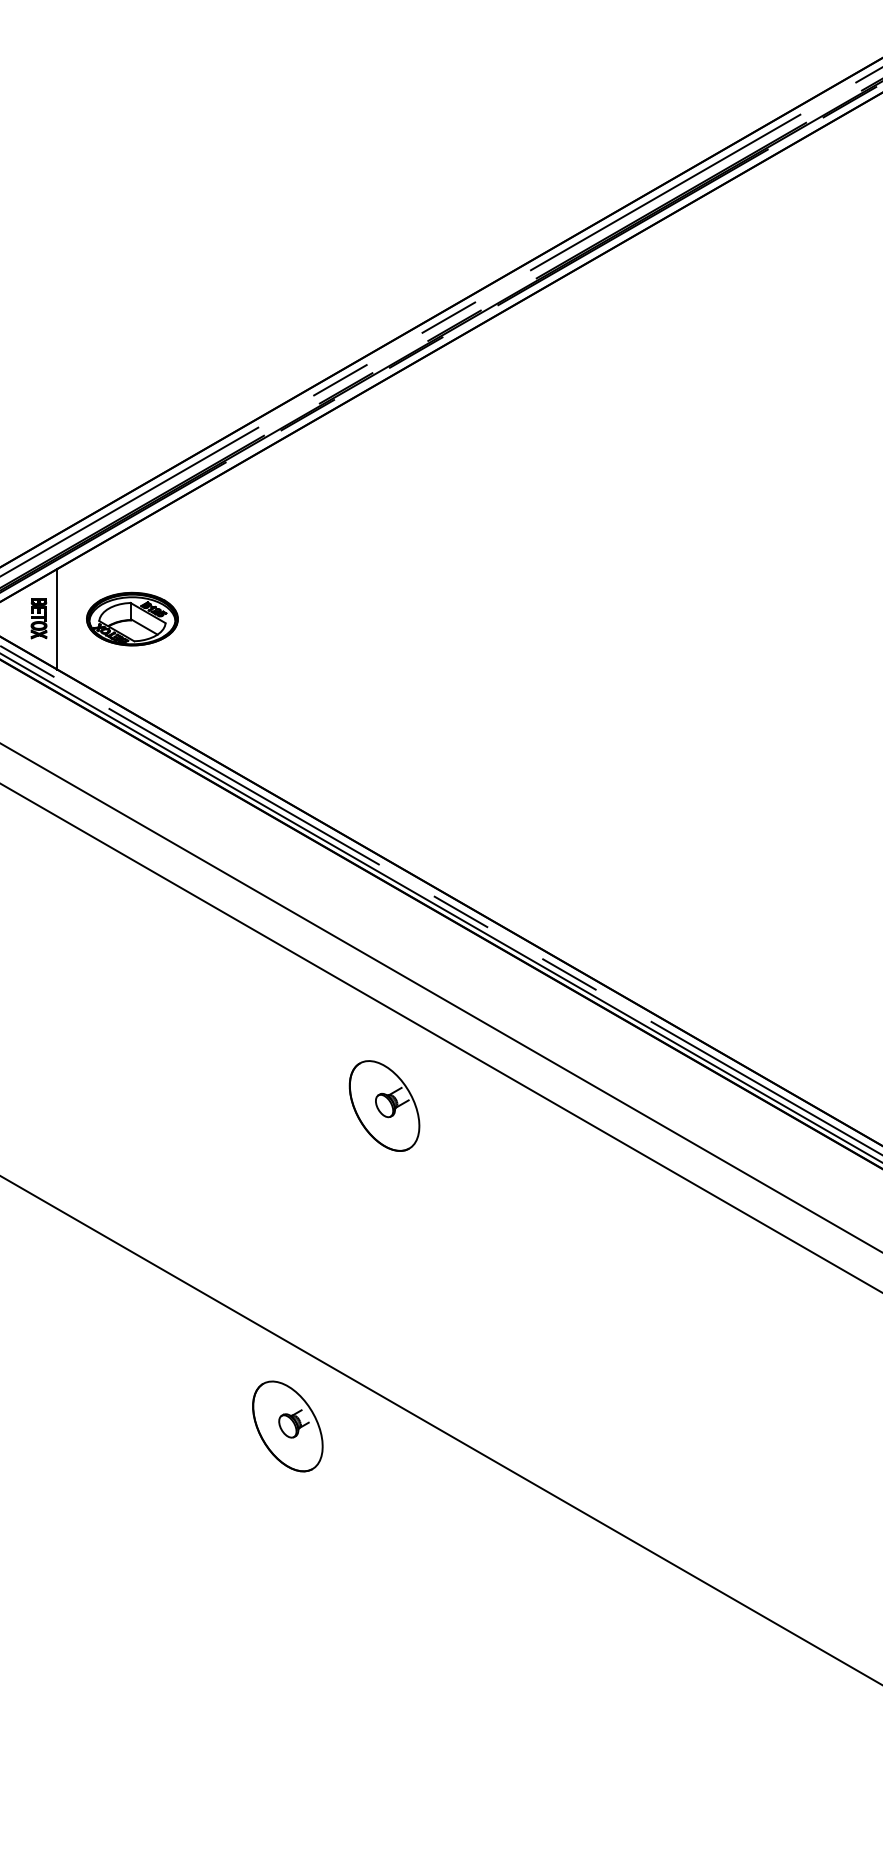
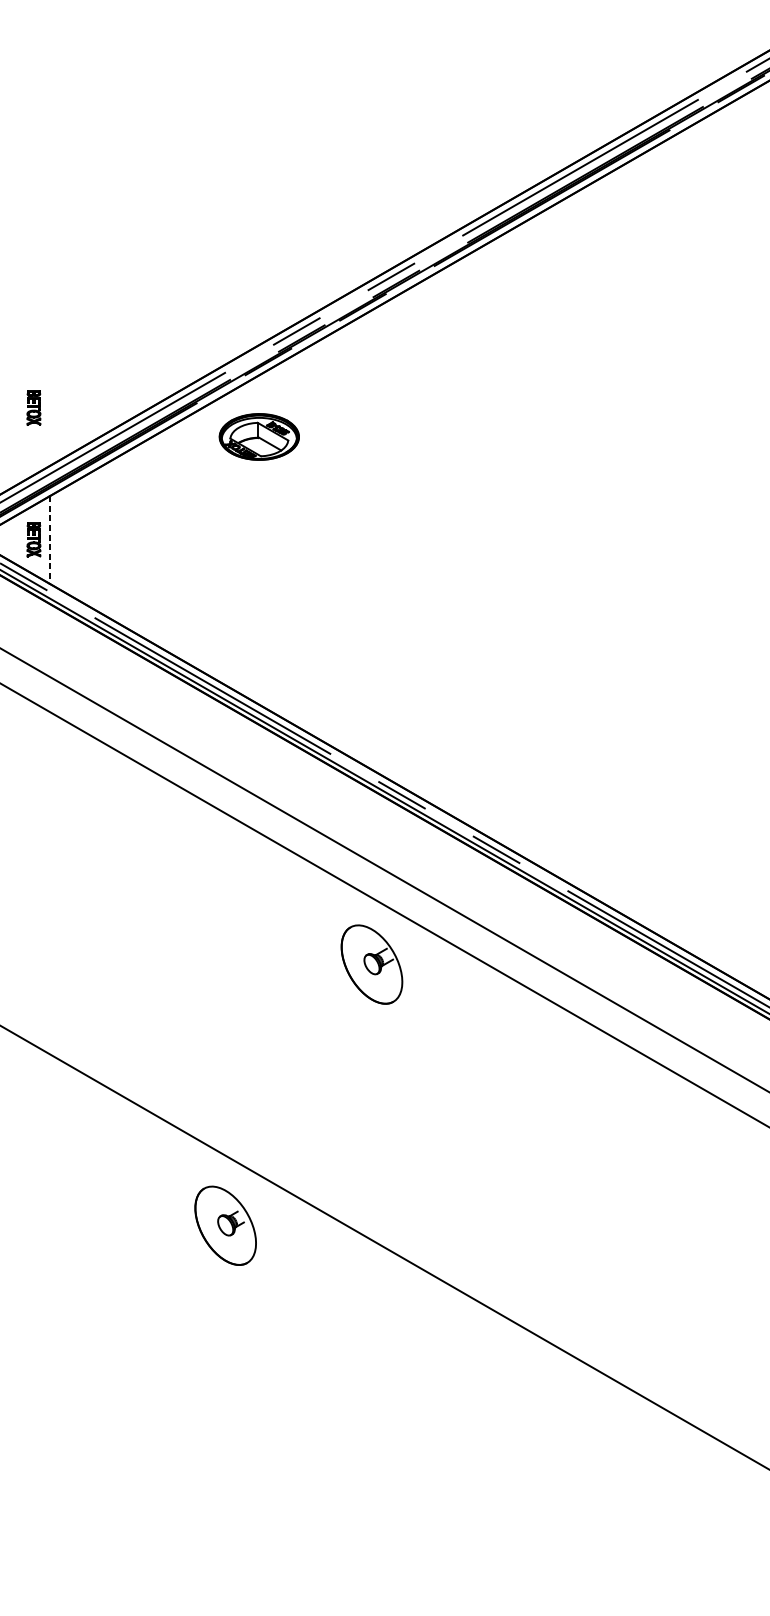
part: (38, 467) -> (33, 407), added
part: (132, 618) -> (259, 436), moved
line: (57, 619) -> (50, 540), solid -> dashed
part: (384, 1105) -> (371, 964), moved
part: (287, 1426) -> (225, 1225), moved

